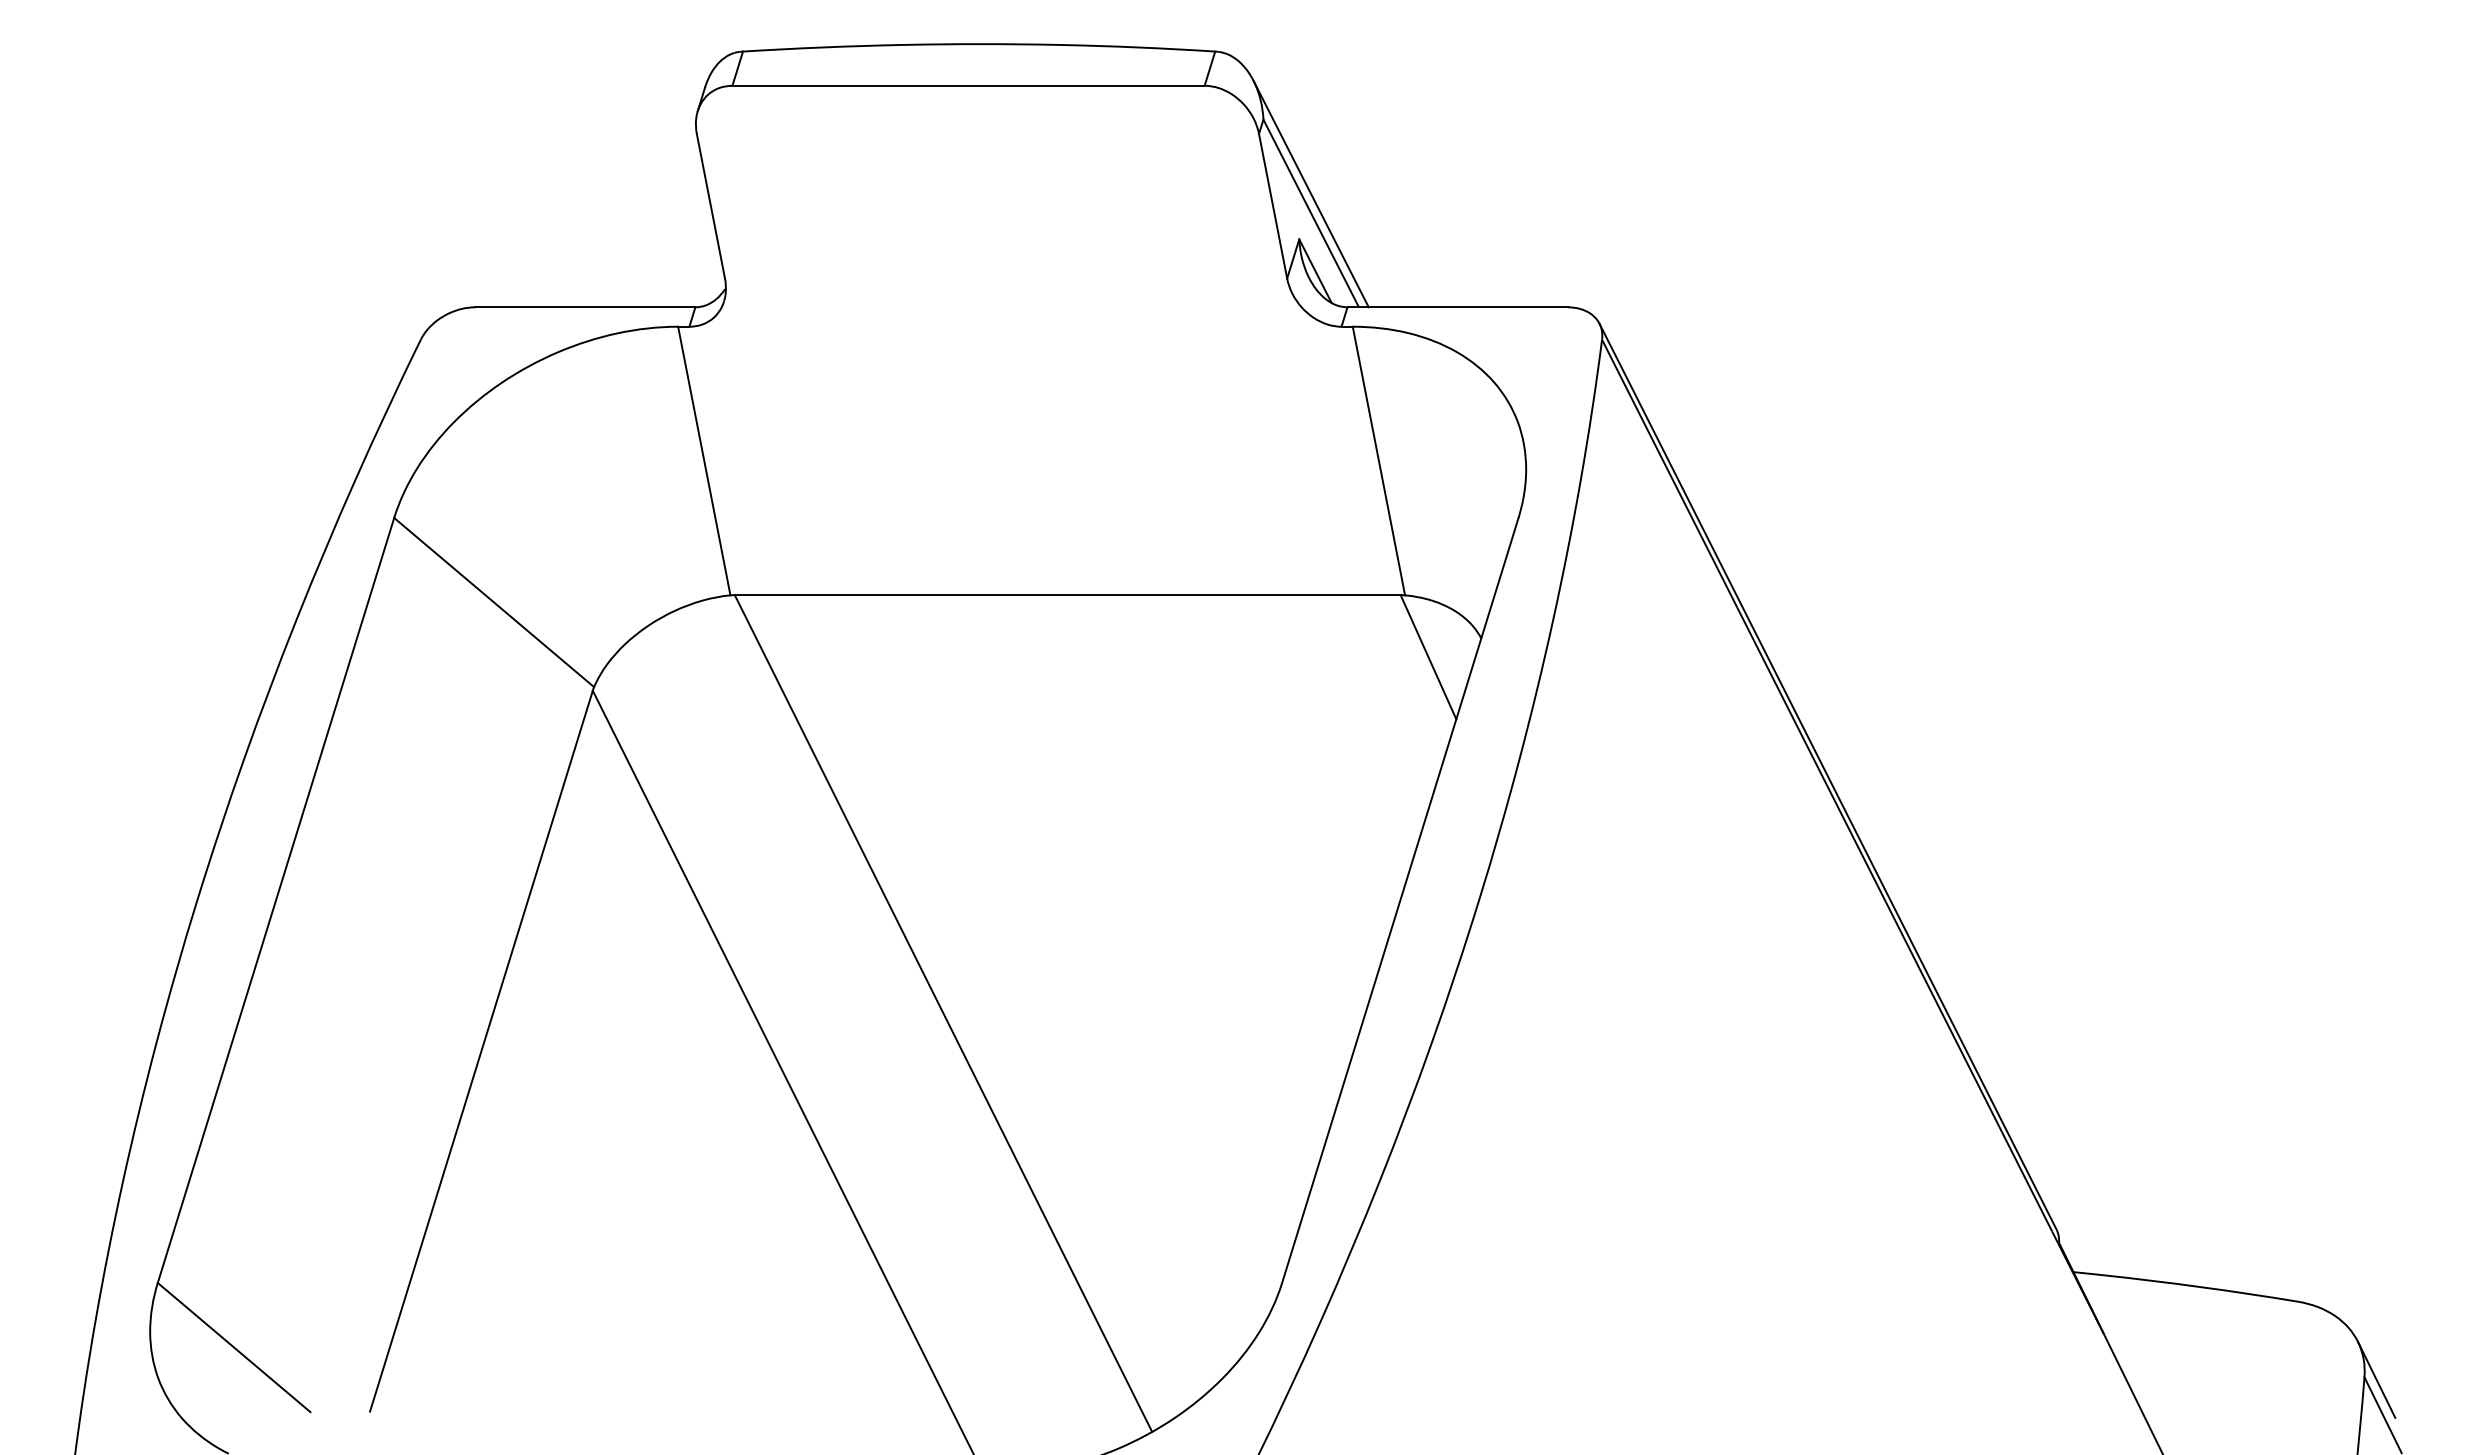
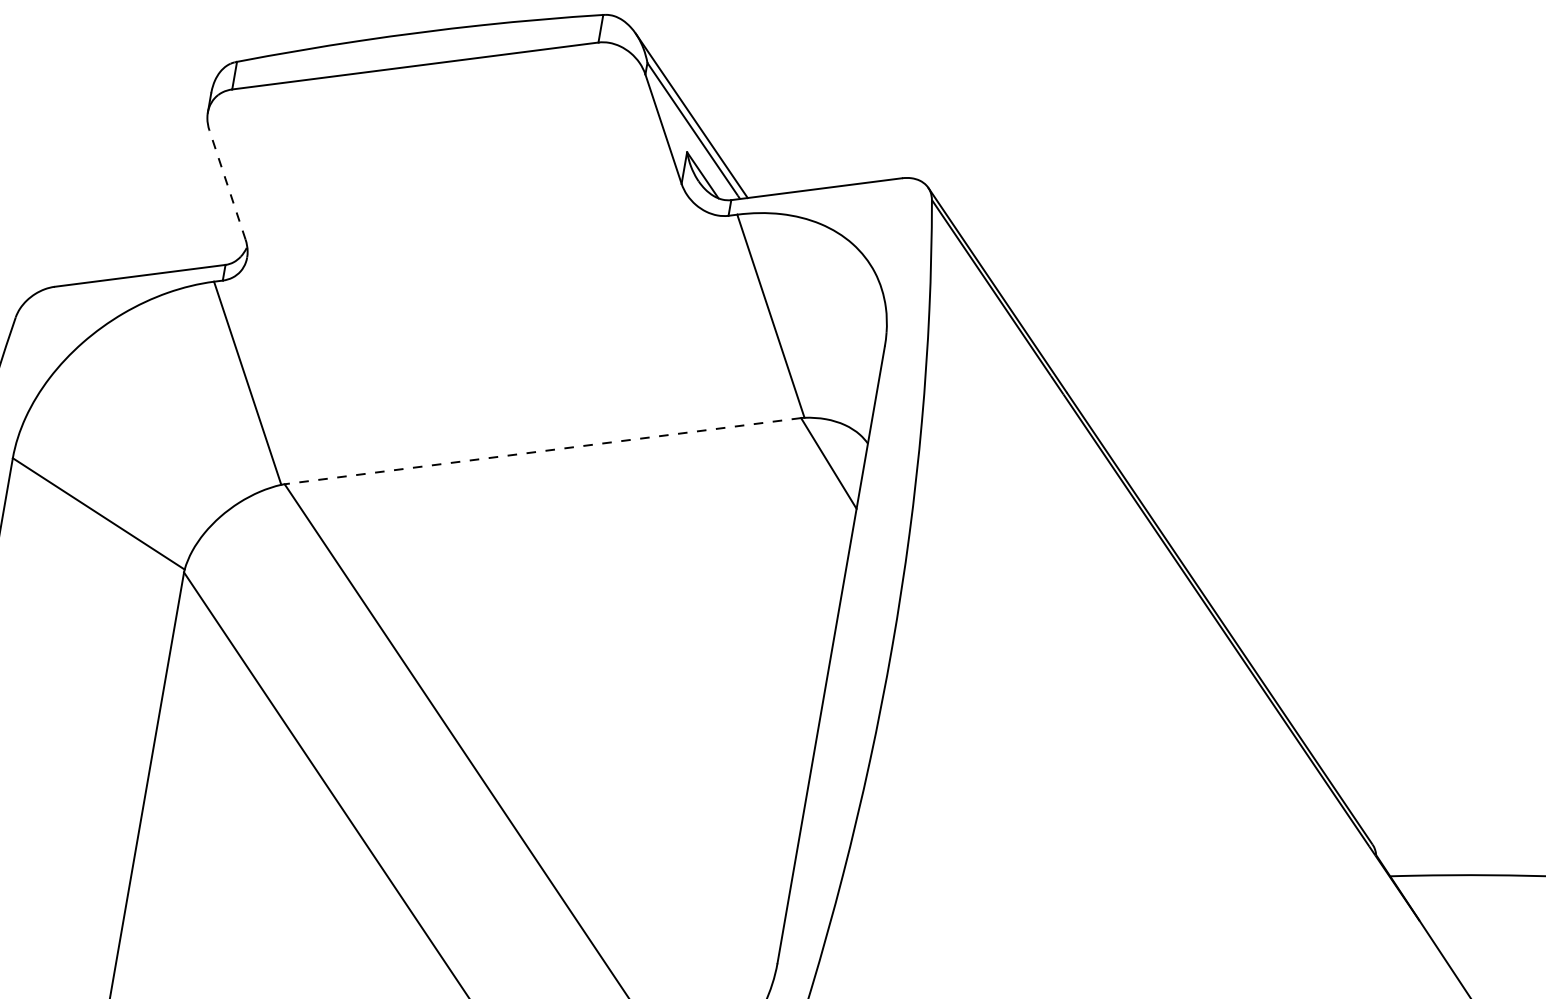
line: (710, 206) -> (227, 185), solid -> dashed
line: (1067, 595) -> (542, 451), solid -> dashed

